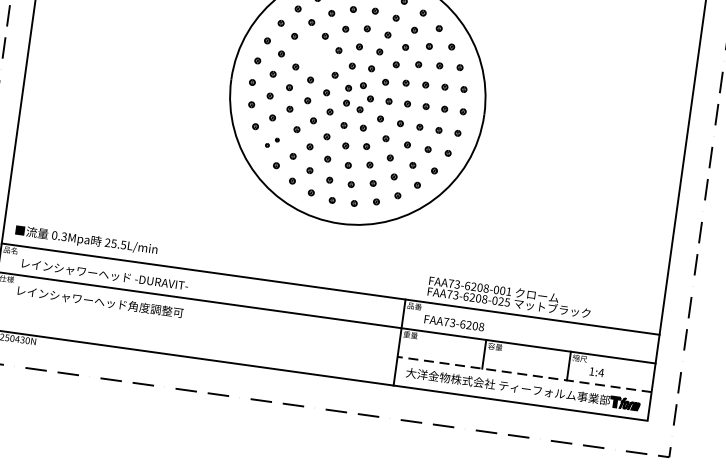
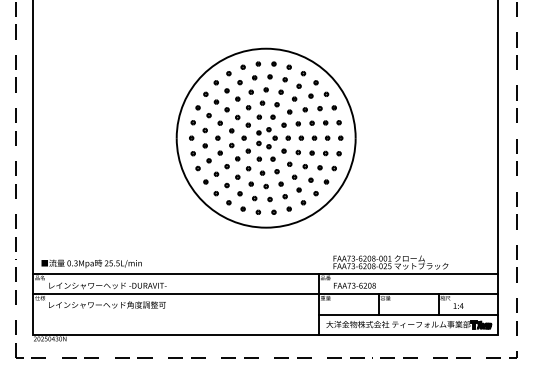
part: (315, 55) -> (232, 113), added
part: (272, 141) -> (211, 177), size x1.67
line: (524, 374) -> (408, 314), dashed -> solid

